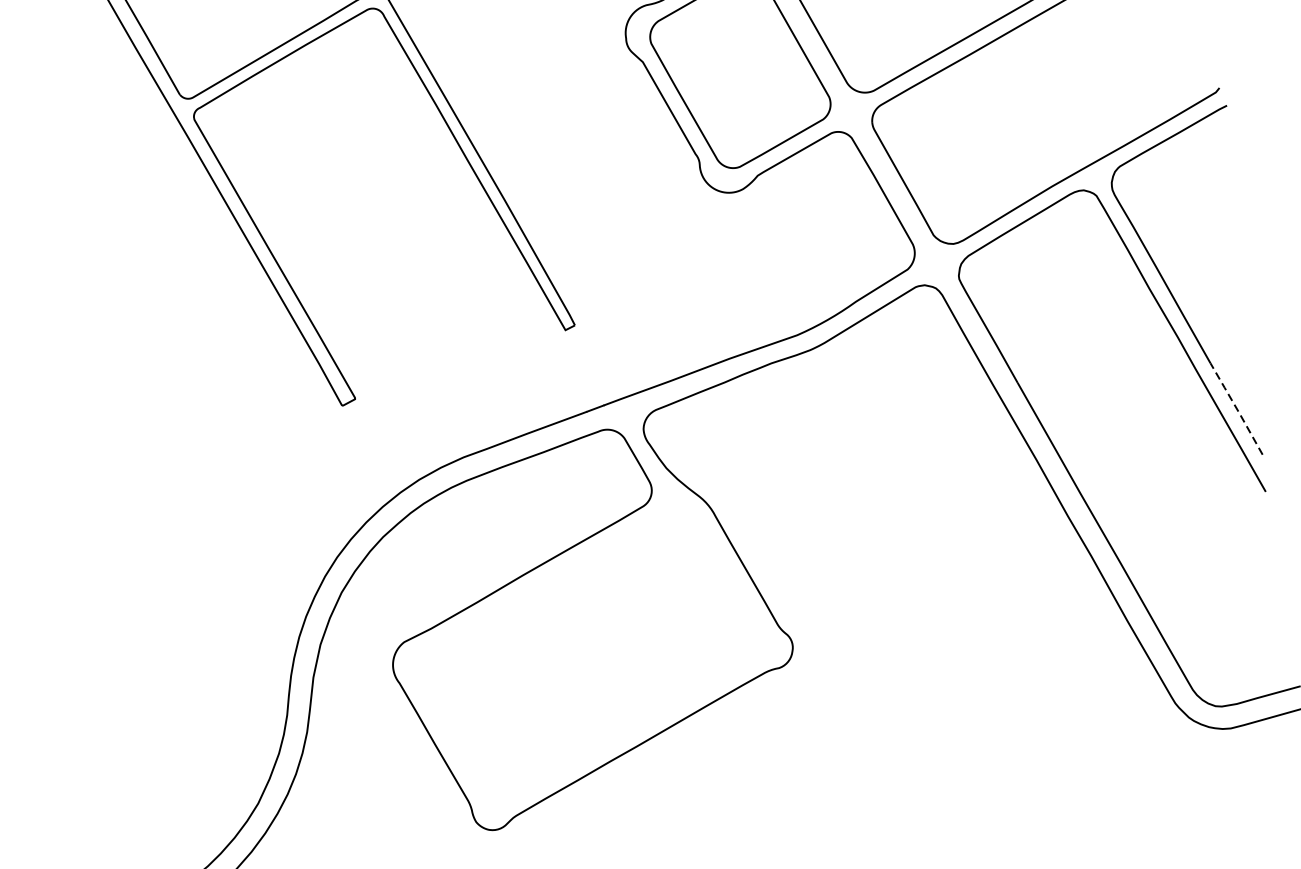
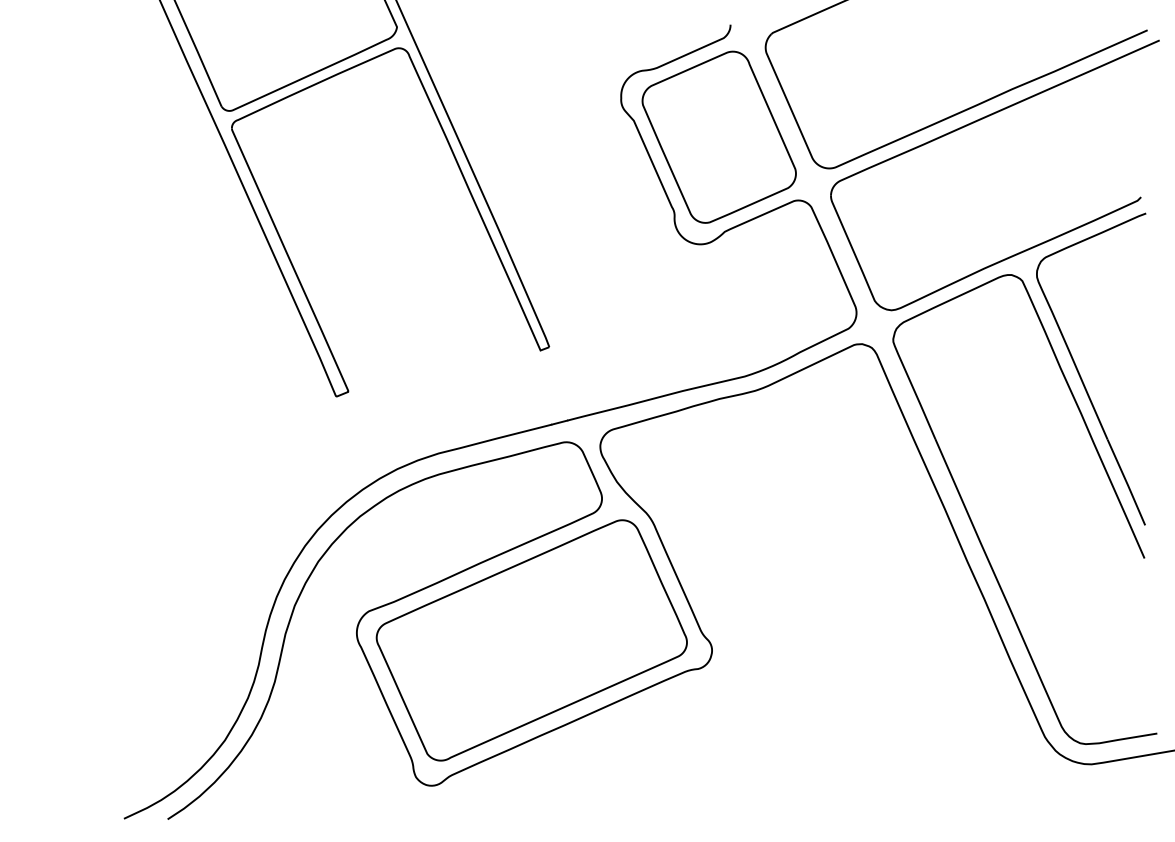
line: (1236, 407) -> (1126, 481), dashed -> solid
part: (589, 655) -> (531, 640), added

